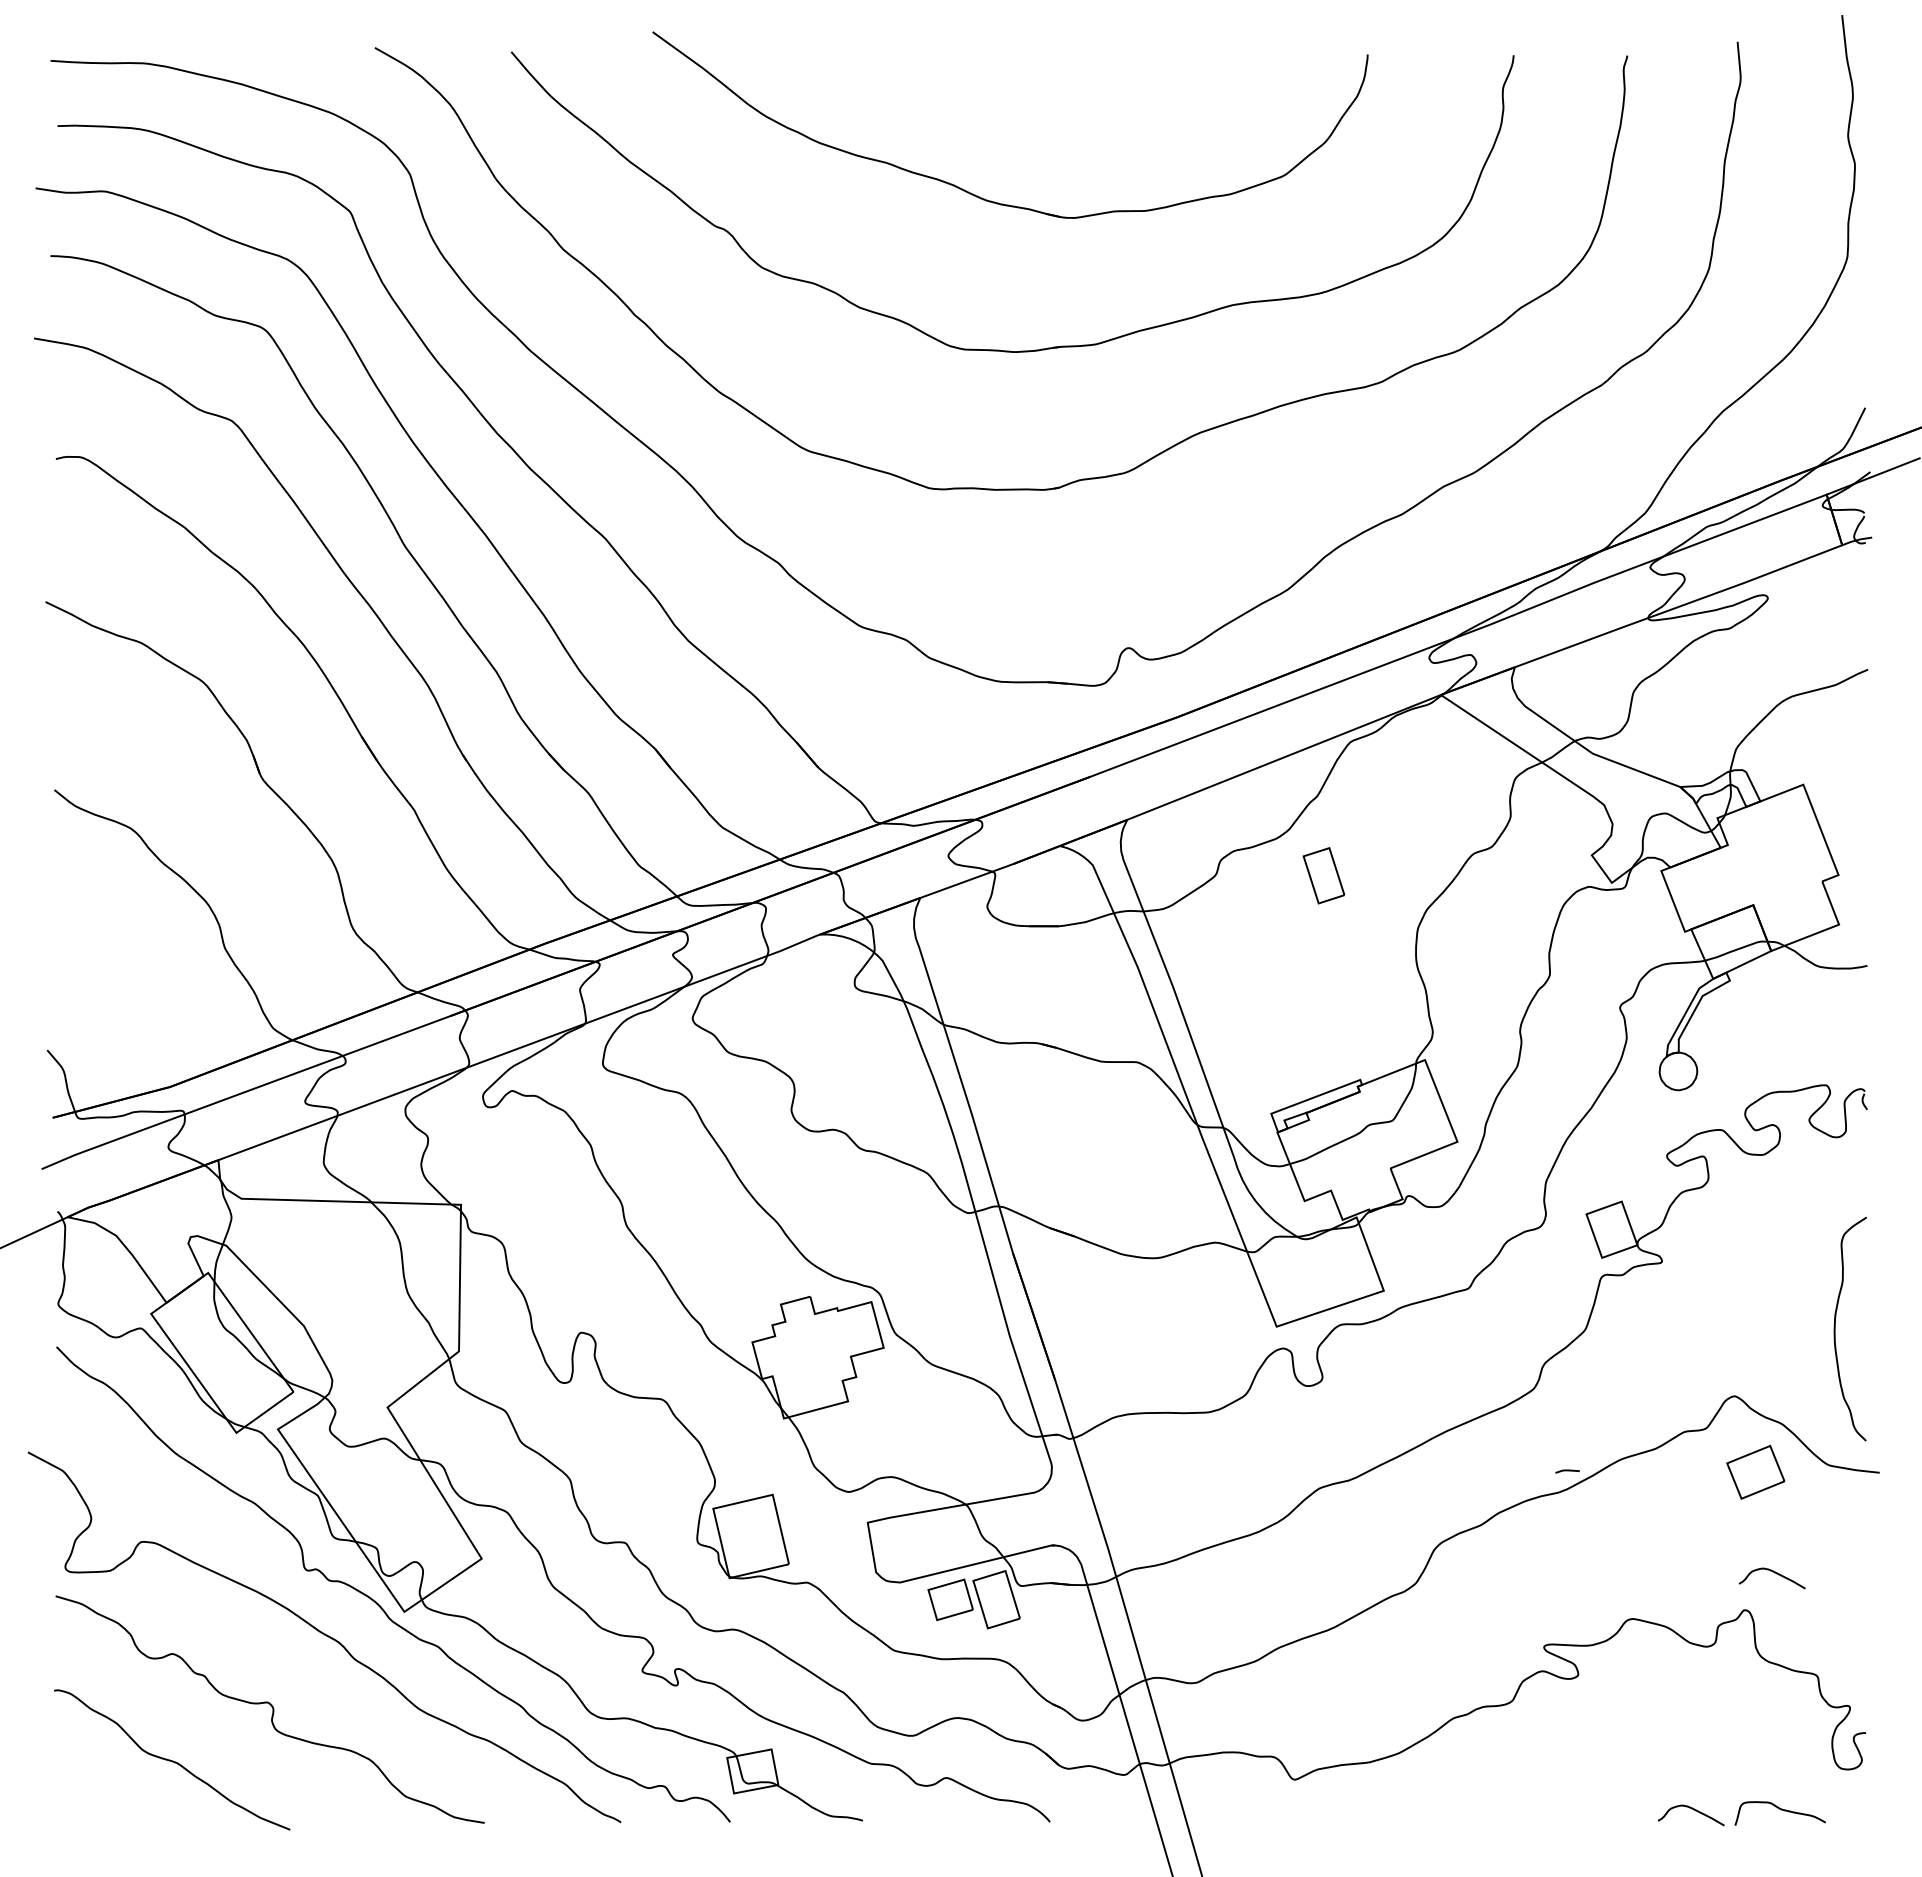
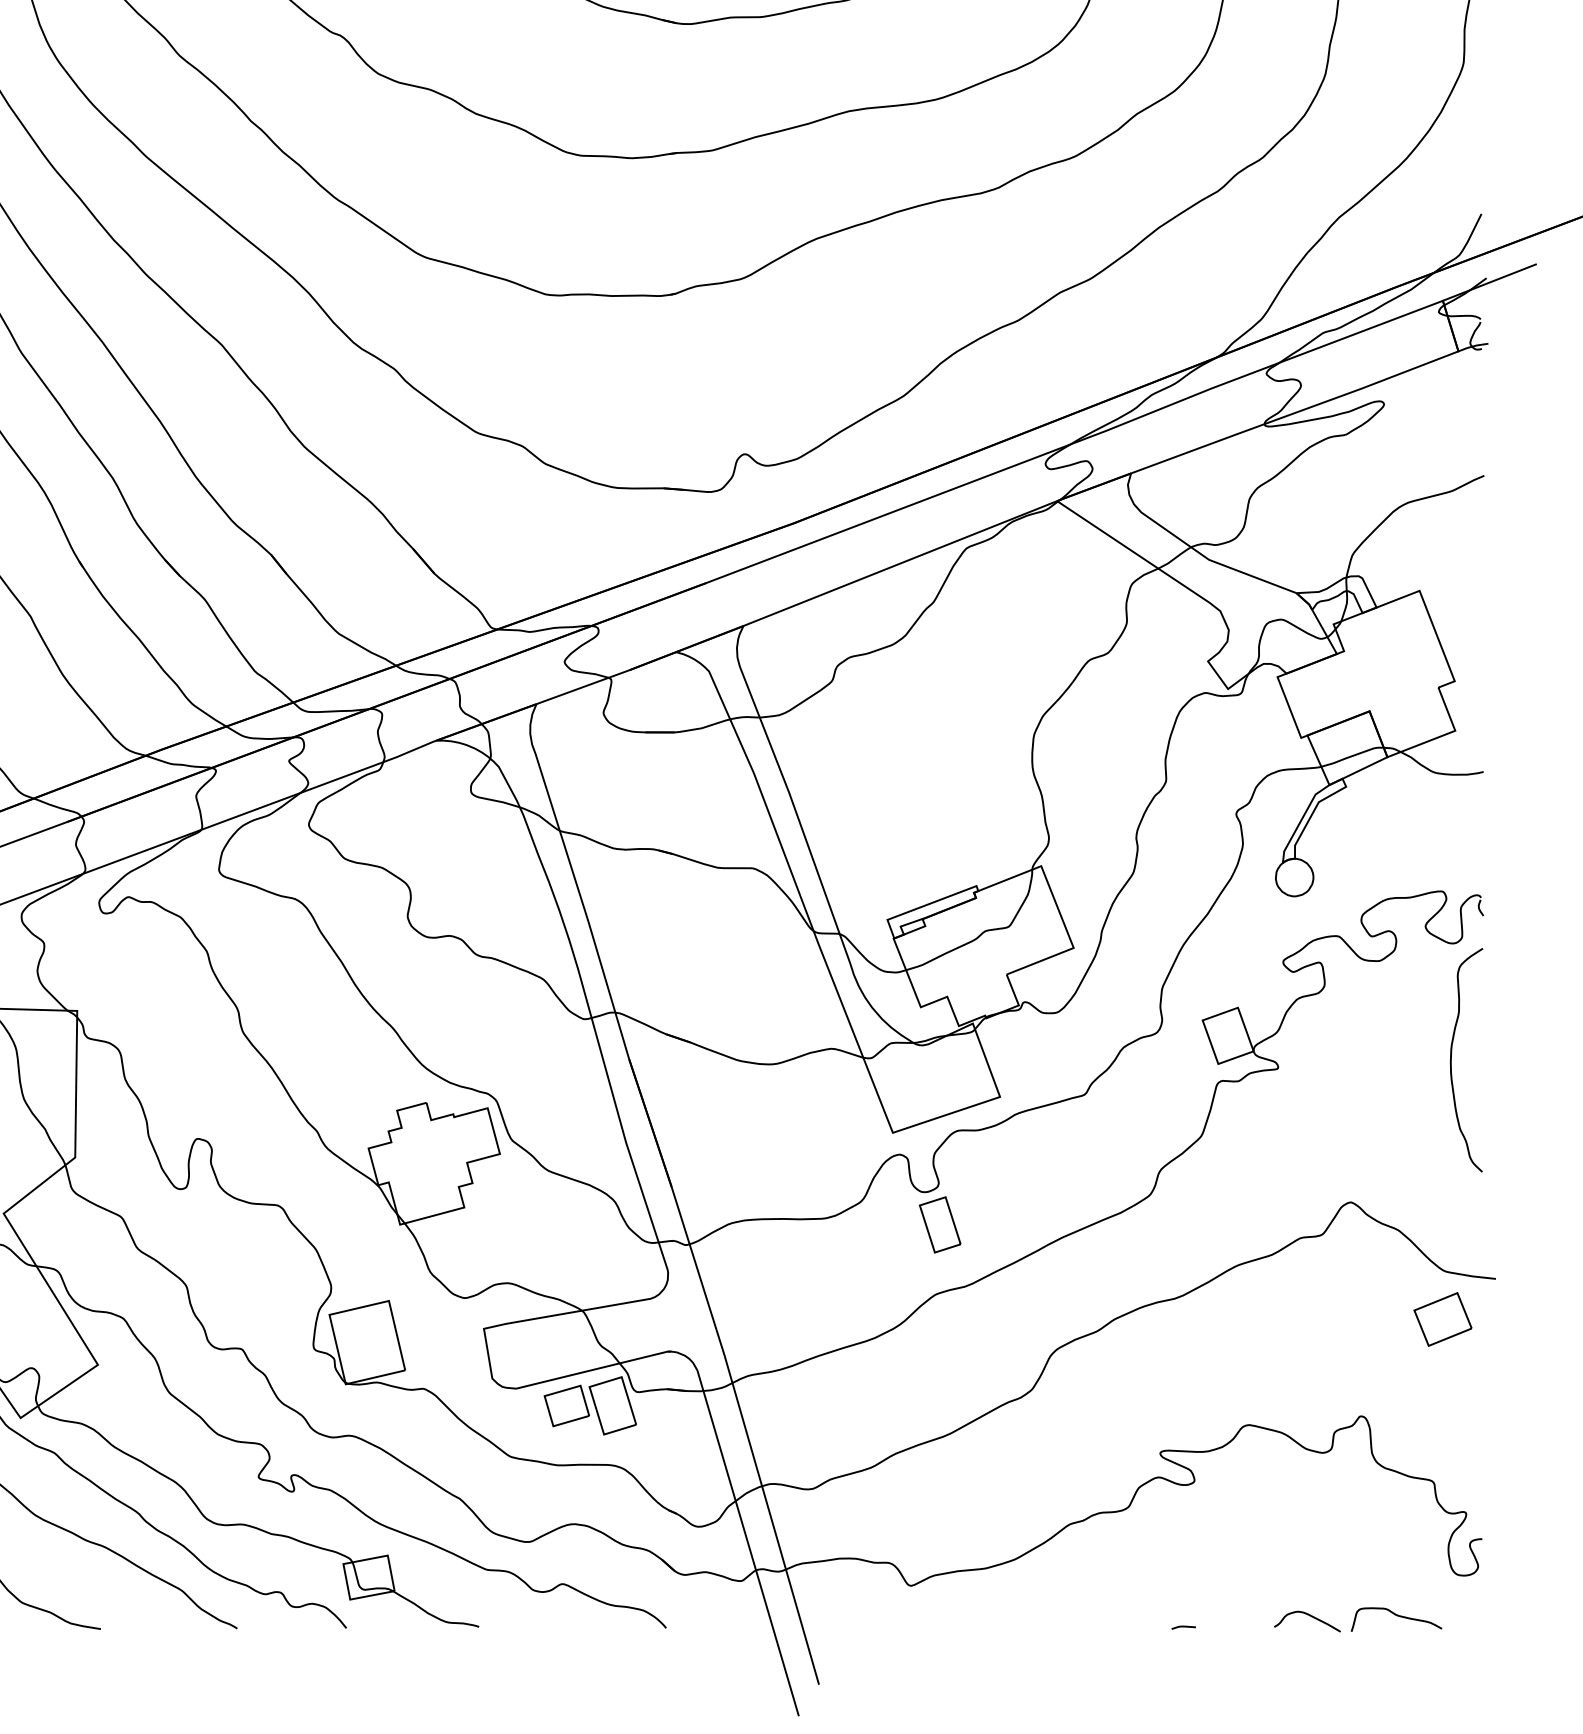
part: (1323, 875) -> (939, 1224), moved
curve: (1835, 1328) -> (1451, 1059), moved
line: (1567, 1471) -> (1183, 1627), moved
part: (1755, 1471) -> (1442, 1318), moved
curve: (1774, 1573) -> (1390, 1379), removed

